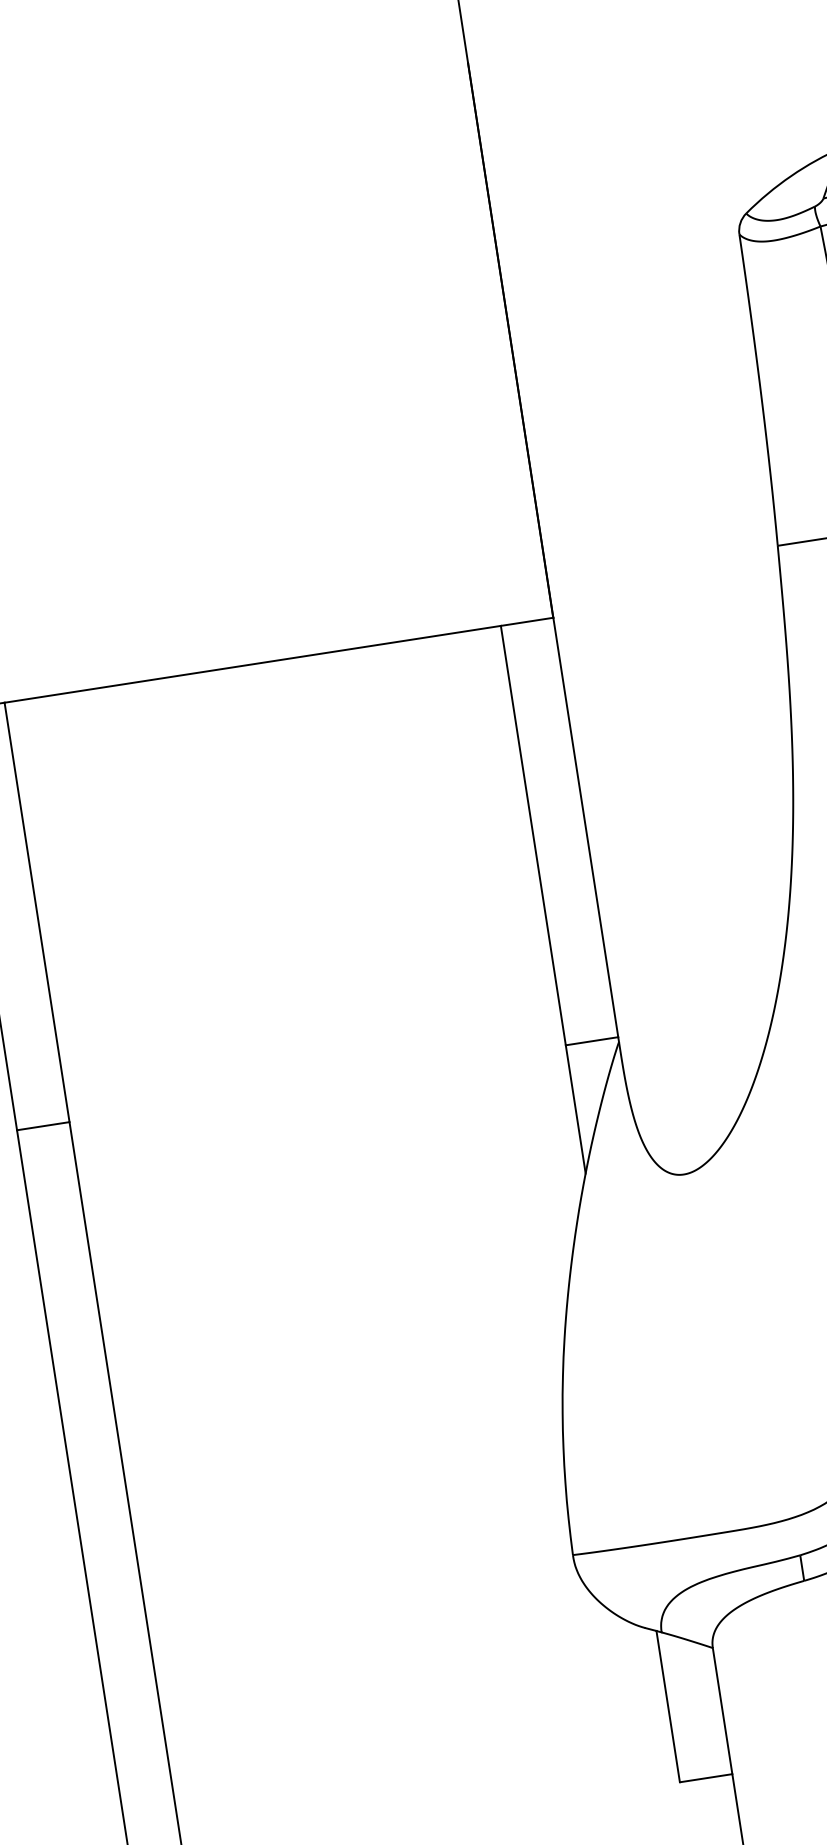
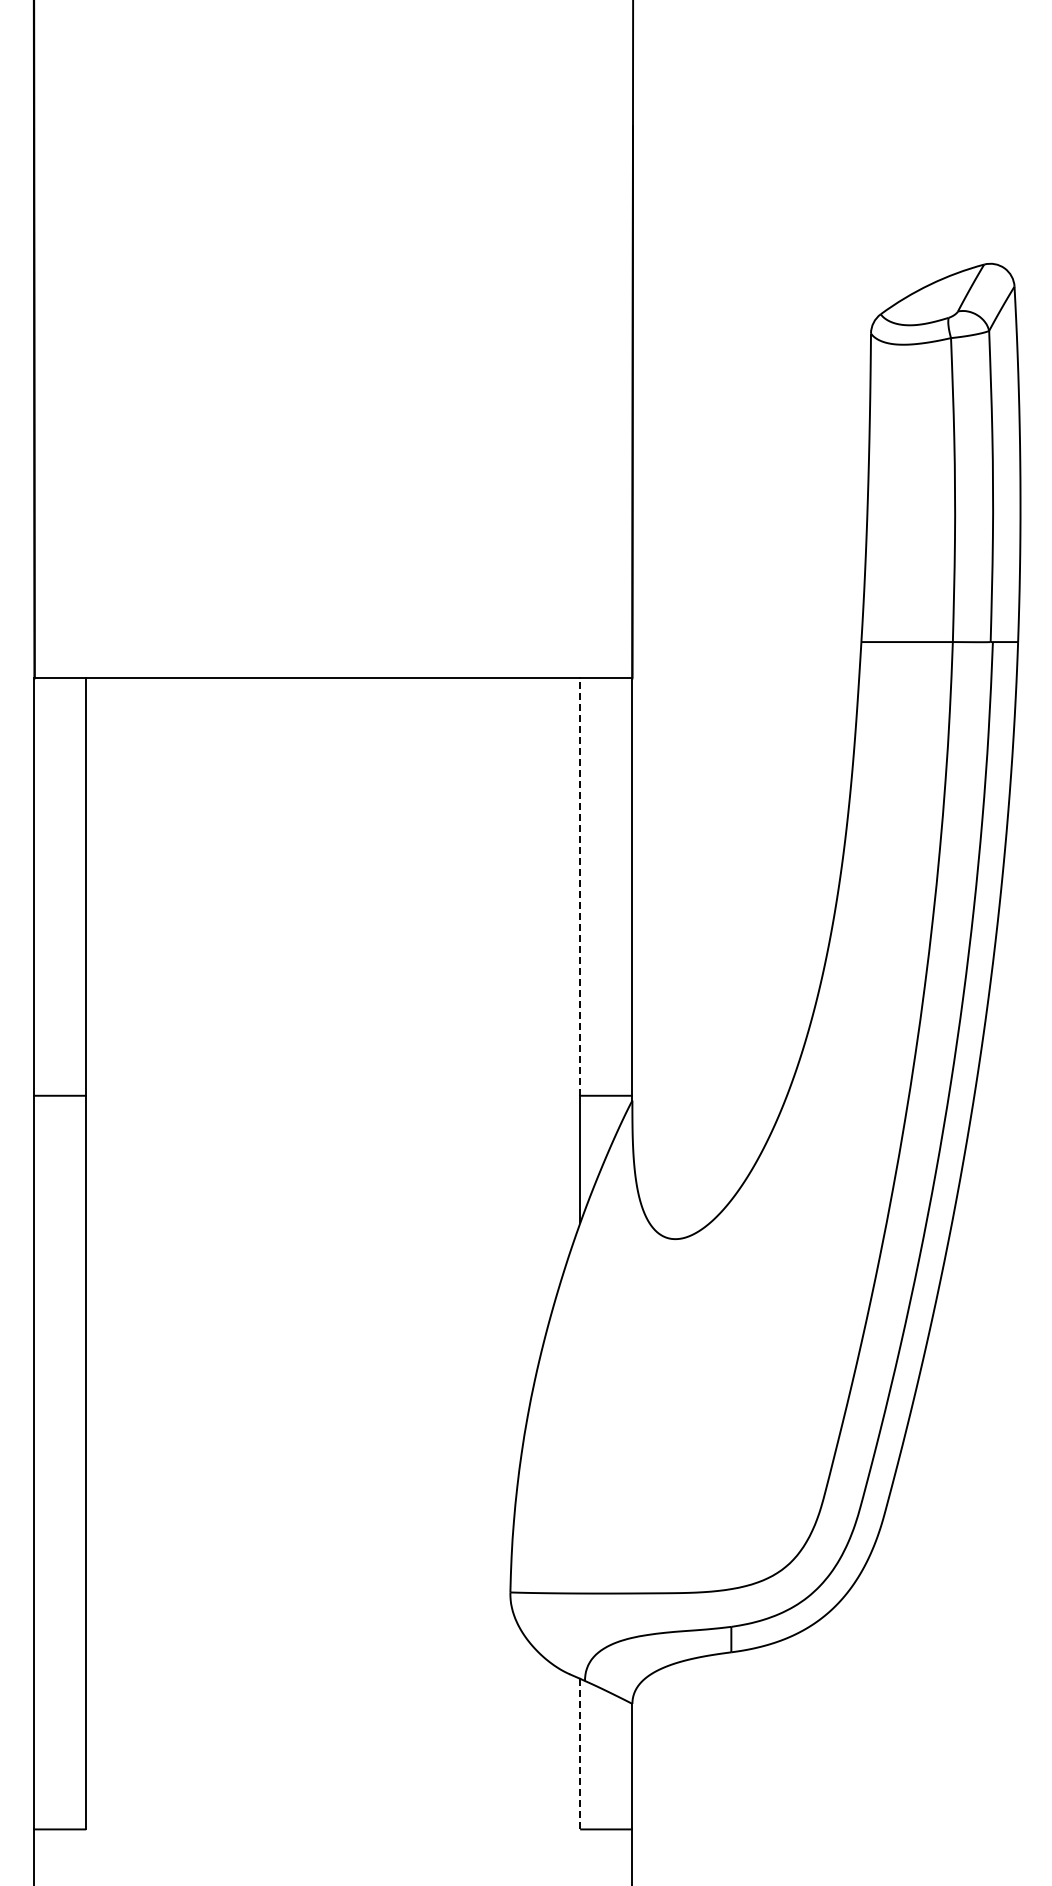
line: (533, 836) -> (580, 887), solid -> dashed
line: (668, 1706) -> (580, 1754), solid -> dashed

